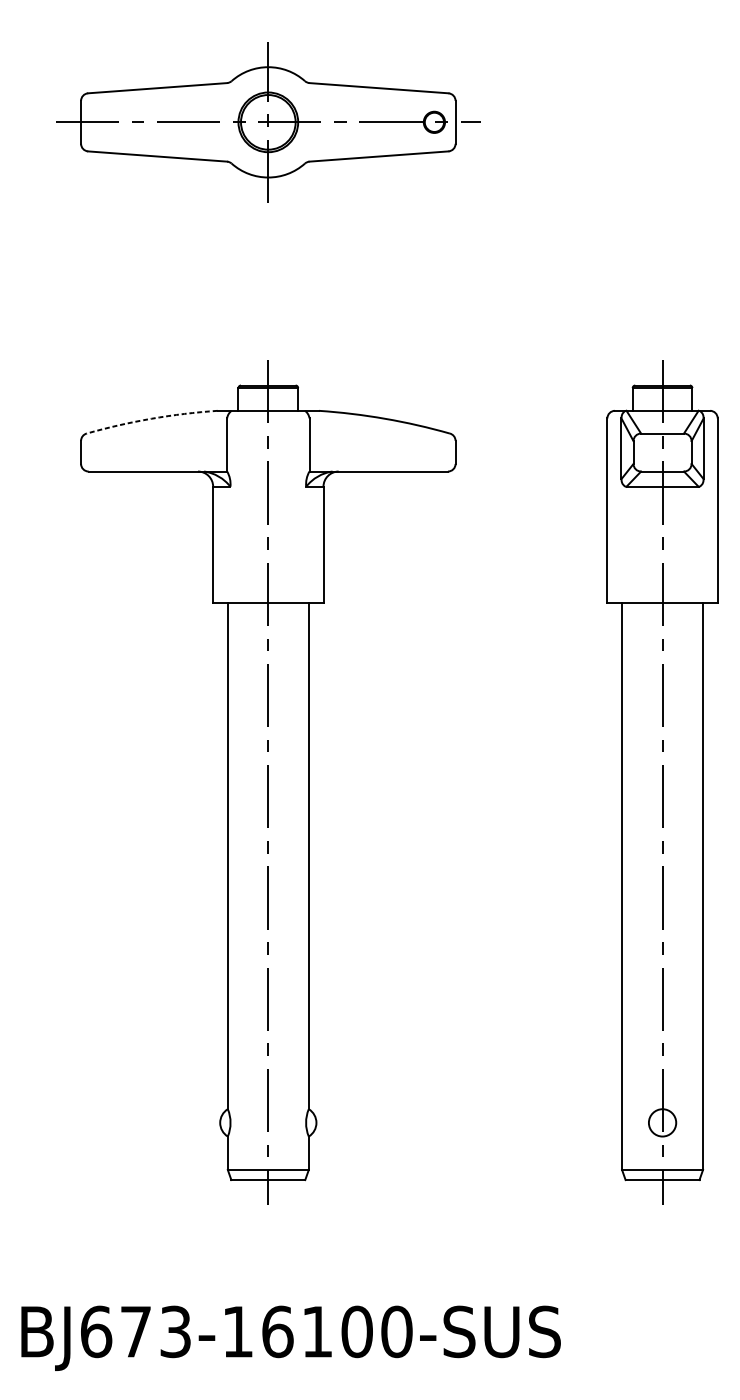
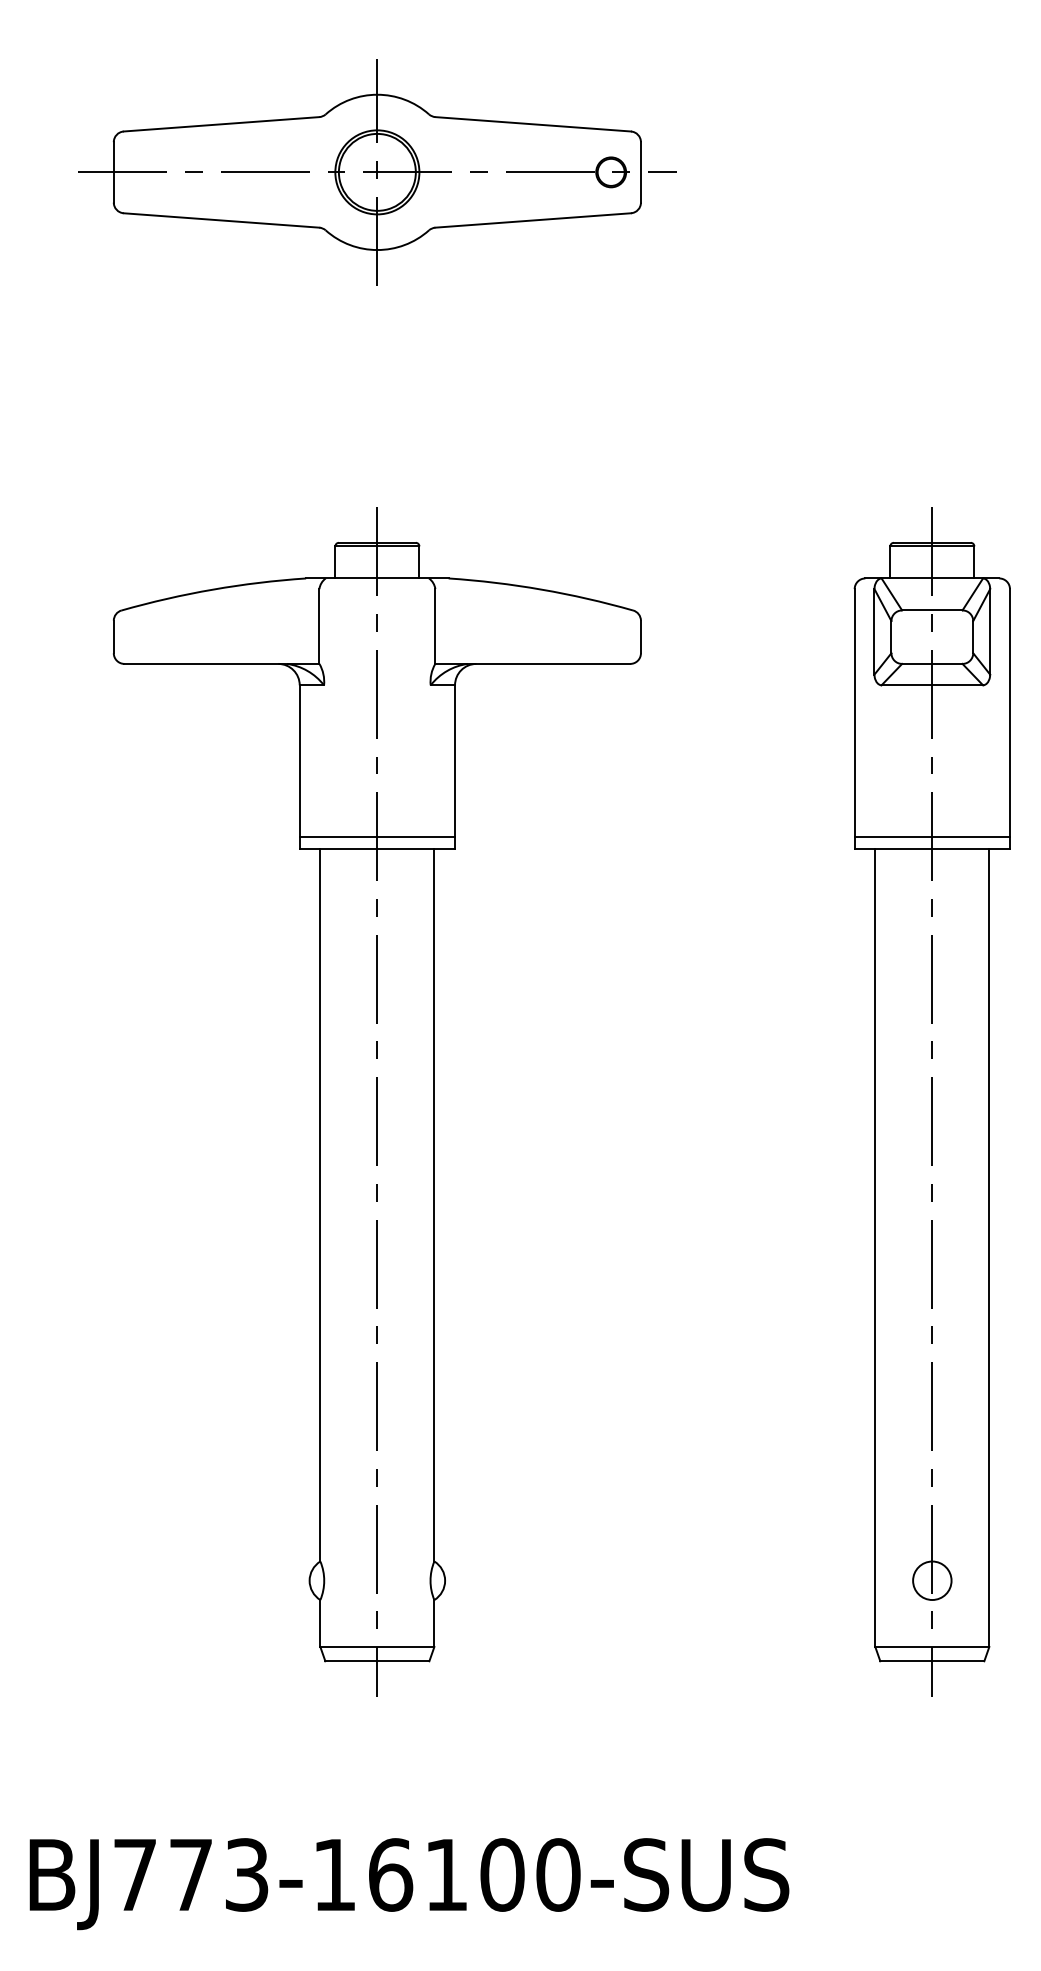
arc: (151, 418) -> (213, 589), dashed -> solid
line: (268, 594) -> (377, 837), added
line: (661, 594) -> (931, 837), added
text: (96, 1331) -> (135, 1874), BJ673-16100-SUS -> BJ773-16100-SUS

